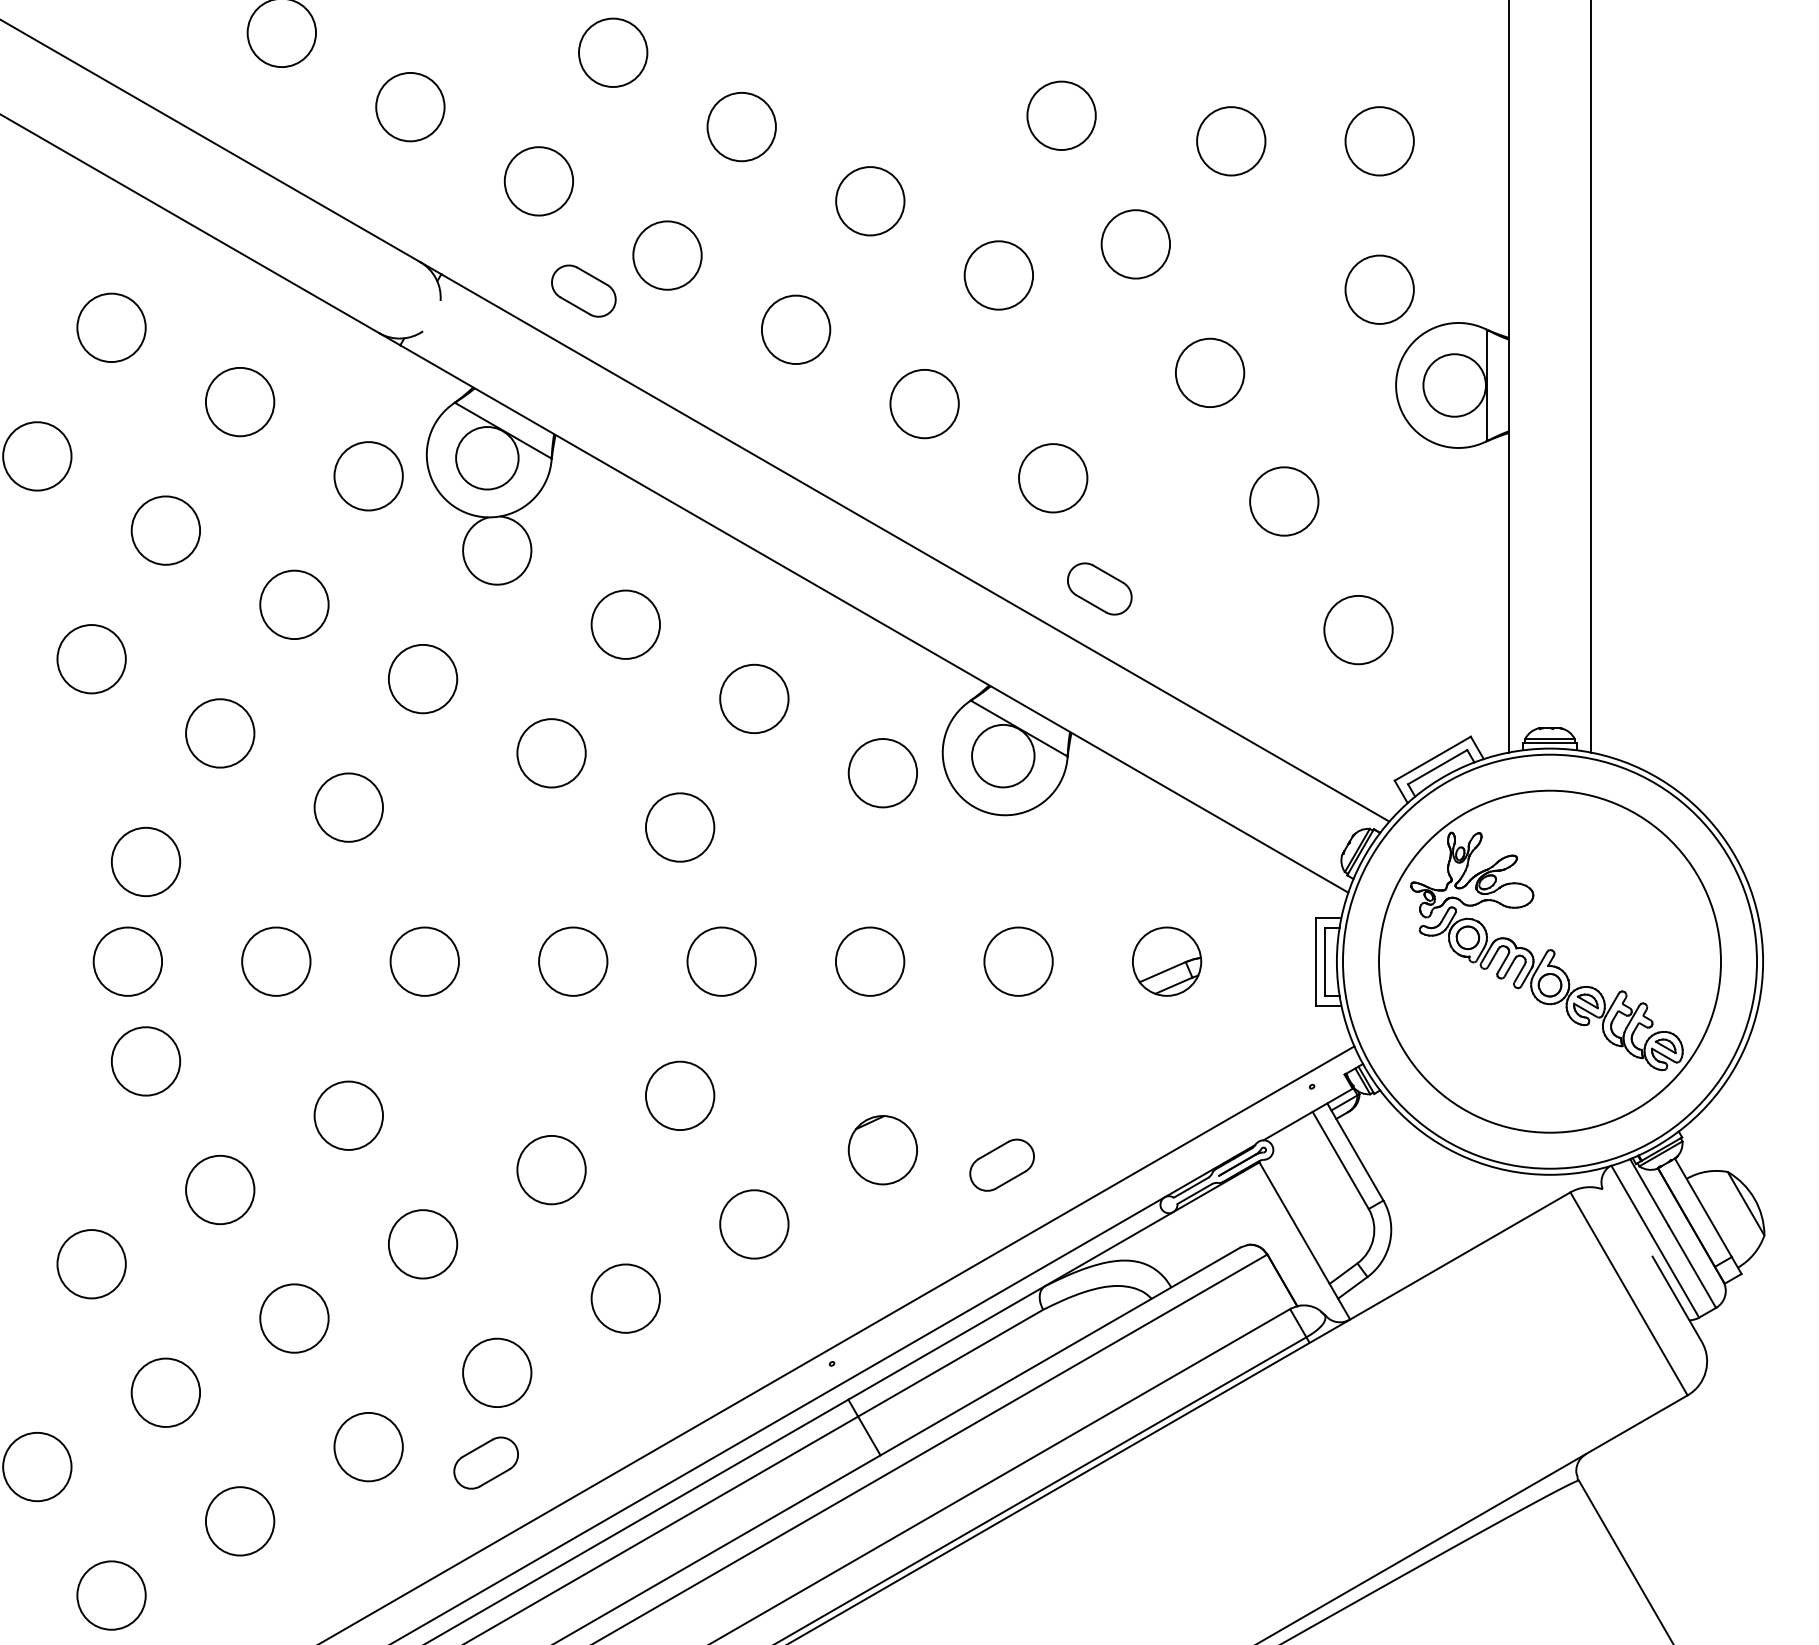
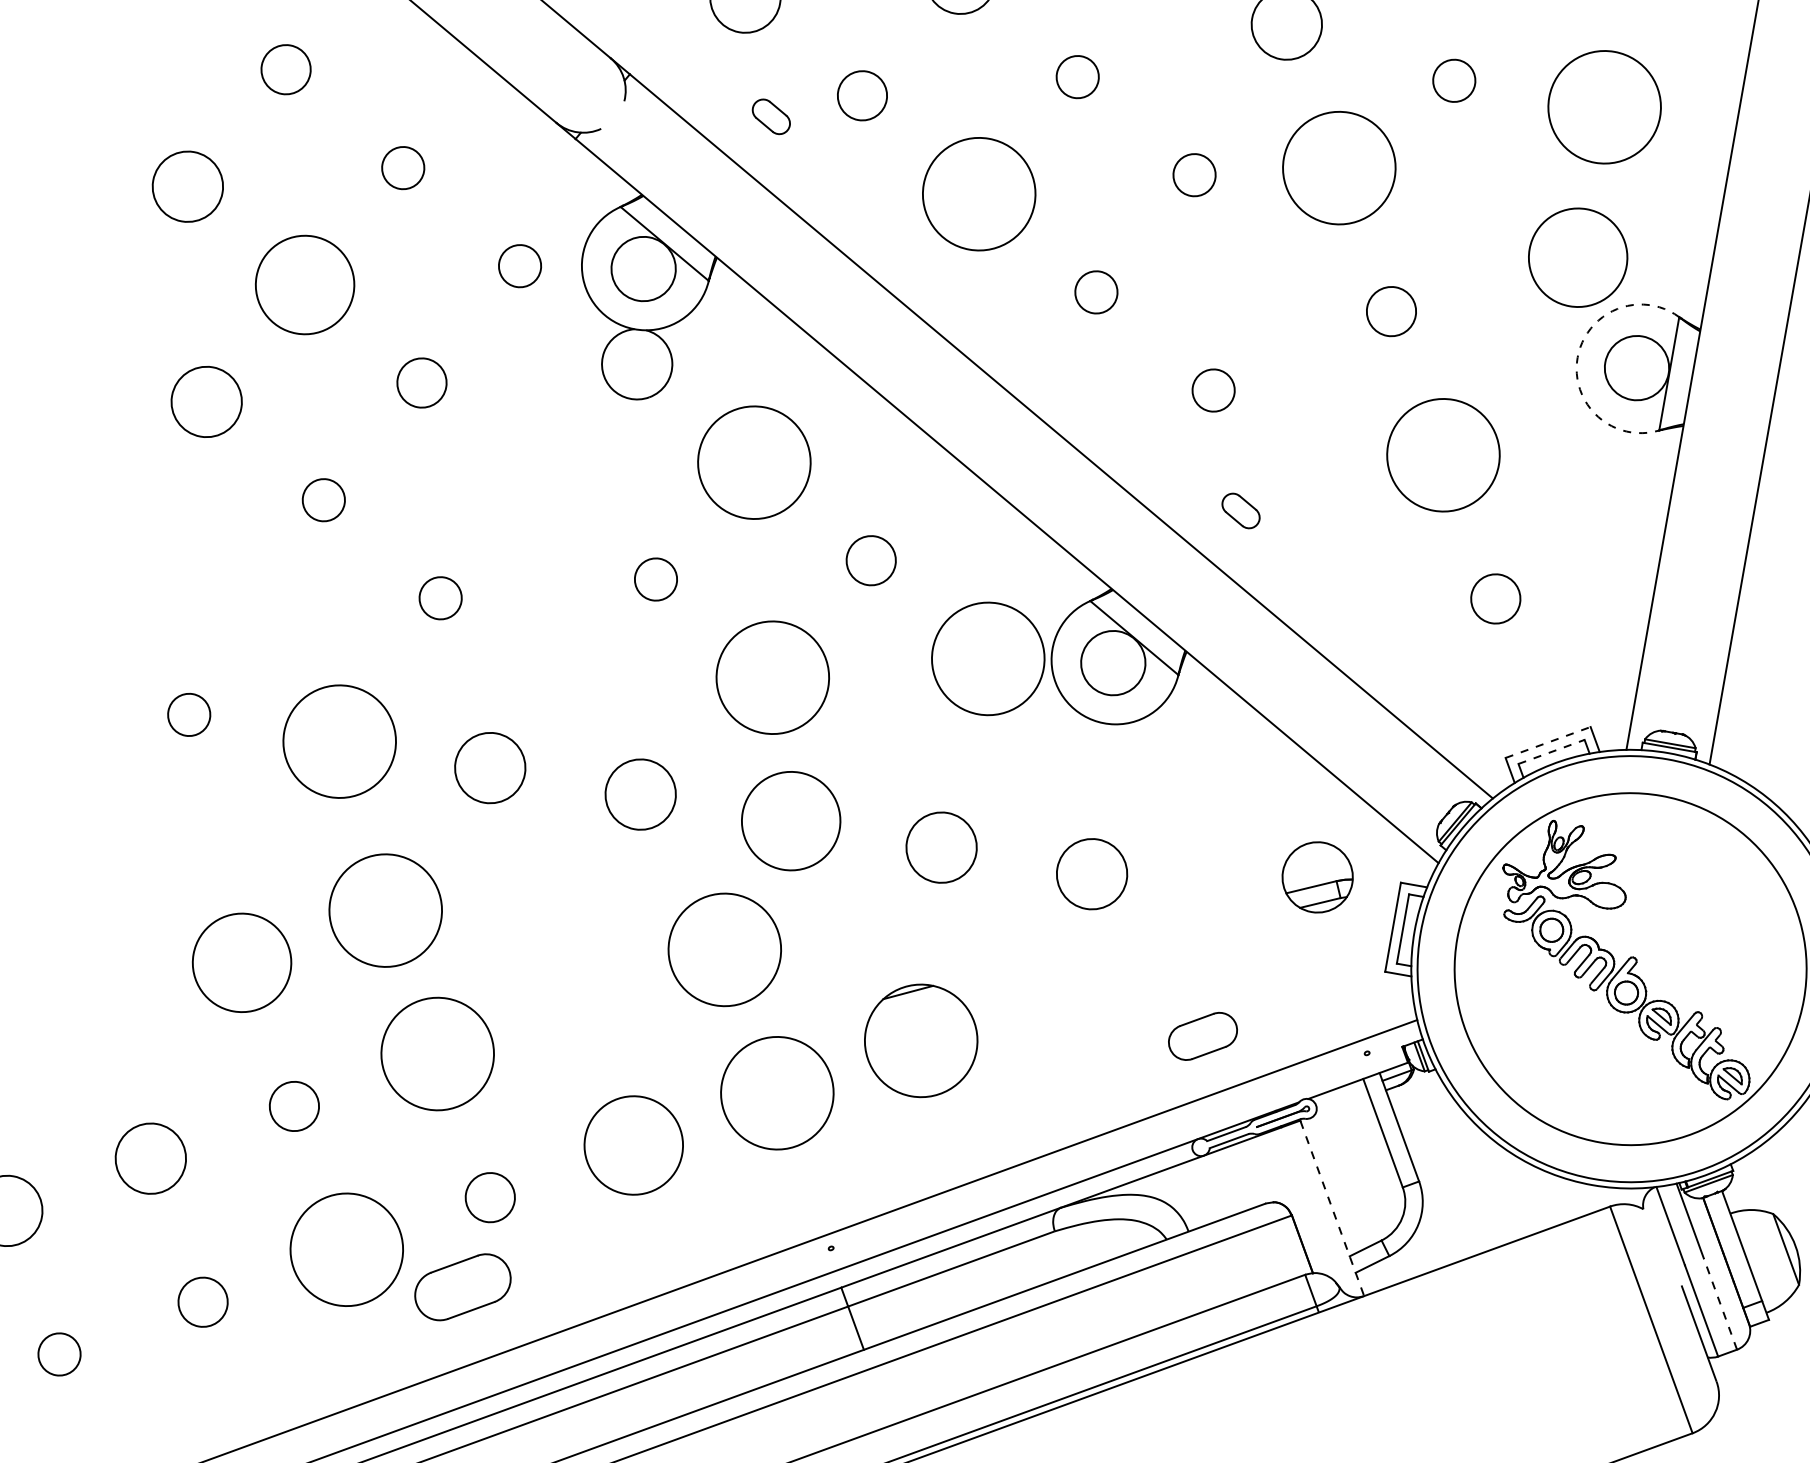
circle: (1231, 141) -> (1454, 80), size x0.6
circle: (1379, 141) -> (1604, 107), size x1.6
circle: (870, 201) -> (1077, 77), size x0.6
circle: (1135, 244) -> (1338, 168), size x1.6
circle: (667, 255) -> (862, 95), size x0.7
circle: (998, 275) -> (1194, 175), size x0.6
circle: (1379, 289) -> (1577, 257), size x1.4
part: (583, 290) -> (771, 116), size x0.6
circle: (111, 327) -> (286, 69), size x0.7
circle: (796, 329) -> (979, 193), size x1.6
circle: (1210, 372) -> (1391, 311), size x0.7
arc: (1396, 385) -> (1578, 357), solid -> dashed
circle: (240, 402) -> (403, 168), size x0.6
circle: (924, 404) -> (1096, 292), size x0.6
circle: (368, 476) -> (519, 266), size x0.6
circle: (1053, 478) -> (1213, 390), size x0.6
circle: (1284, 501) -> (1443, 455), size x1.6
circle: (165, 530) -> (304, 284), size x1.4
part: (1099, 588) -> (1240, 510), size x0.6
circle: (294, 604) -> (422, 382), size x0.7
circle: (625, 624) -> (753, 462), size x1.6
circle: (1358, 630) -> (1495, 599), size x0.7
circle: (423, 679) -> (539, 481), removed
circle: (754, 698) -> (871, 560), size x0.7
circle: (220, 733) -> (324, 500), size x0.6
circle: (551, 753) -> (655, 579), size x0.6
line: (1432, 758) -> (1547, 742), solid -> dashed
line: (1438, 766) -> (1552, 751), solid -> dashed
circle: (882, 773) -> (987, 659), size x1.6
circle: (348, 807) -> (440, 598), size x0.6
circle: (680, 827) -> (773, 677), size x1.6
circle: (146, 861) -> (226, 616), removed
circle: (127, 961) -> (189, 714), size x0.6
circle: (276, 961) -> (340, 741), size x1.6
circle: (721, 961) -> (791, 820), size x1.4
part: (1167, 961) -> (1318, 877), moved
circle: (146, 1061) -> (190, 819), removed
circle: (680, 1095) -> (725, 949), size x1.6
circle: (348, 1115) -> (385, 910), size x1.6
part: (882, 1150) -> (920, 1041), size x1.6
part: (1001, 1164) -> (1202, 1035), moved
circle: (551, 1170) -> (581, 1002), removed
circle: (220, 1189) -> (242, 962), size x1.4
circle: (754, 1224) -> (777, 1093), size x1.6
line: (1305, 1241) -> (1332, 1209), solid -> dashed
circle: (423, 1244) -> (438, 1054), size x1.6
circle: (91, 1264) -> (98, 1015), removed
line: (1692, 1266) -> (1720, 1303), solid -> dashed
circle: (625, 1298) -> (633, 1145), size x1.4
circle: (294, 1318) -> (294, 1106), size x0.7
circle: (497, 1372) -> (490, 1197), size x0.7
circle: (368, 1447) -> (346, 1250), size x1.6
part: (485, 1462) -> (462, 1286), size x1.4
circle: (239, 1521) -> (202, 1302), size x0.7
circle: (111, 1595) -> (59, 1354), size x0.6

